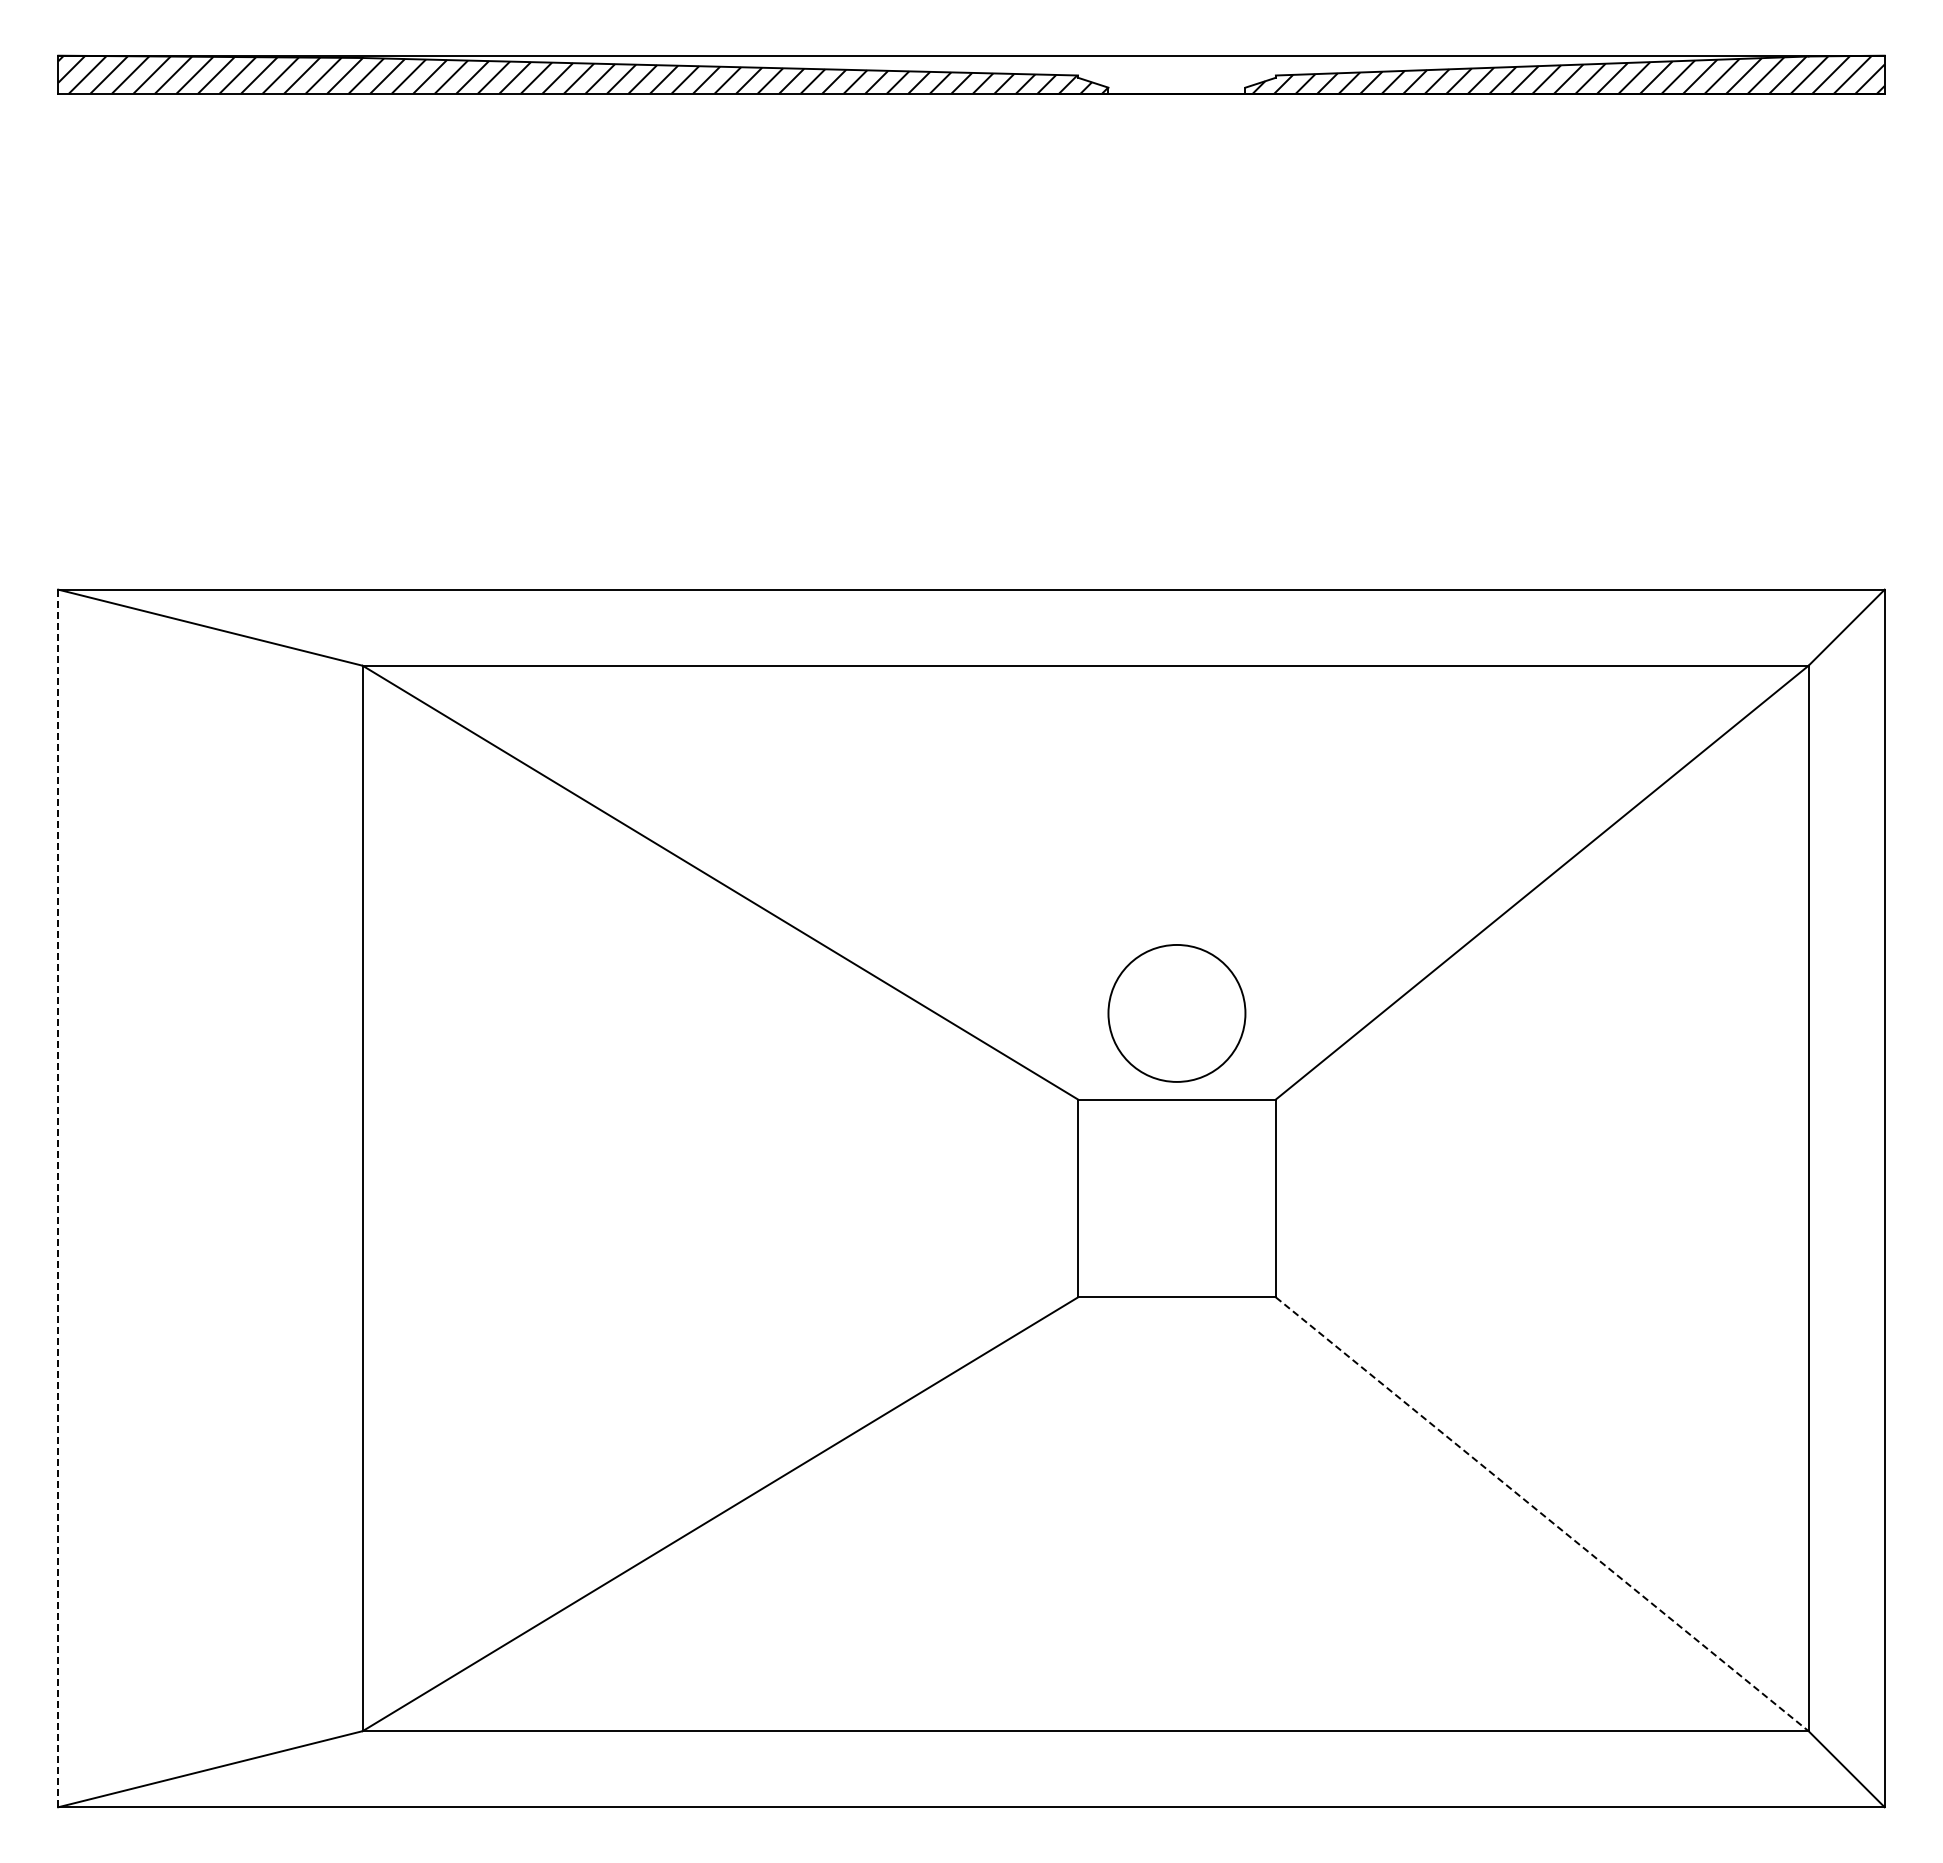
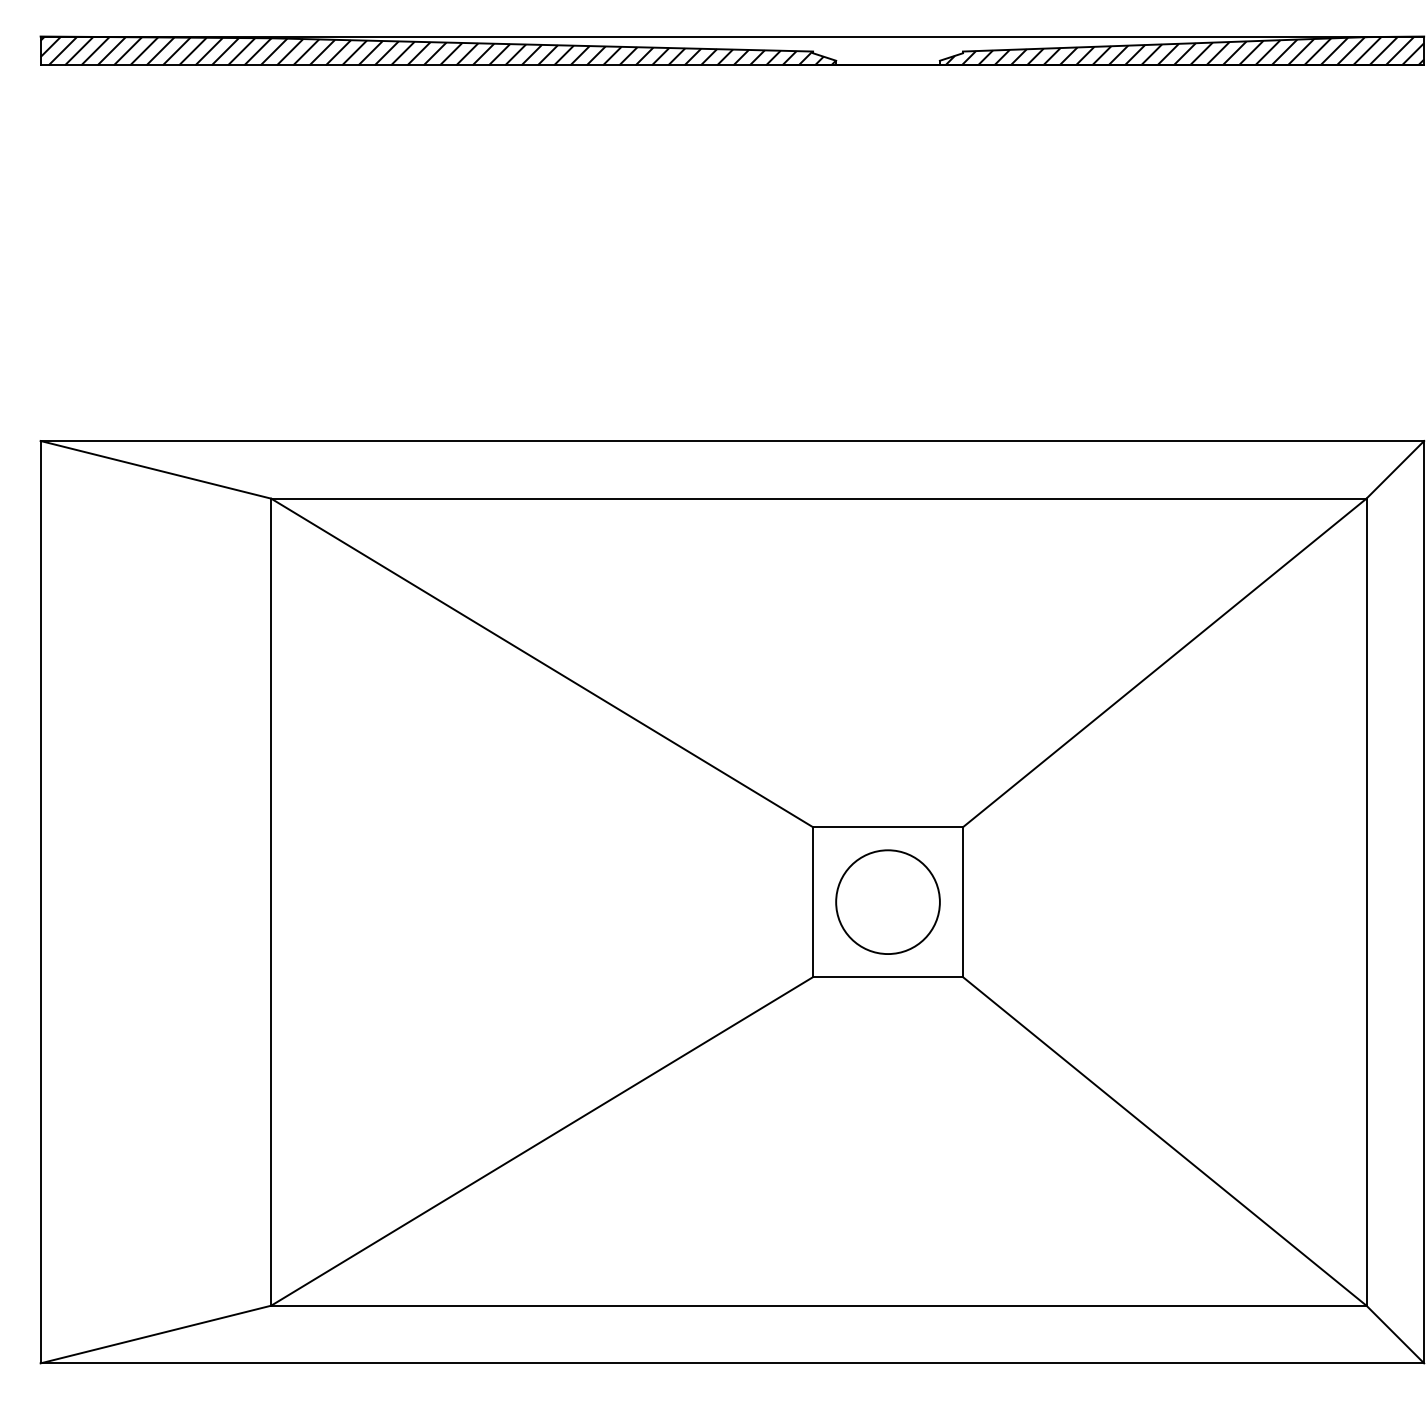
circle: (1176, 1013) -> (887, 902), moved
line: (58, 1198) -> (40, 902), dashed -> solid
line: (1542, 1514) -> (1164, 1141), dashed -> solid

